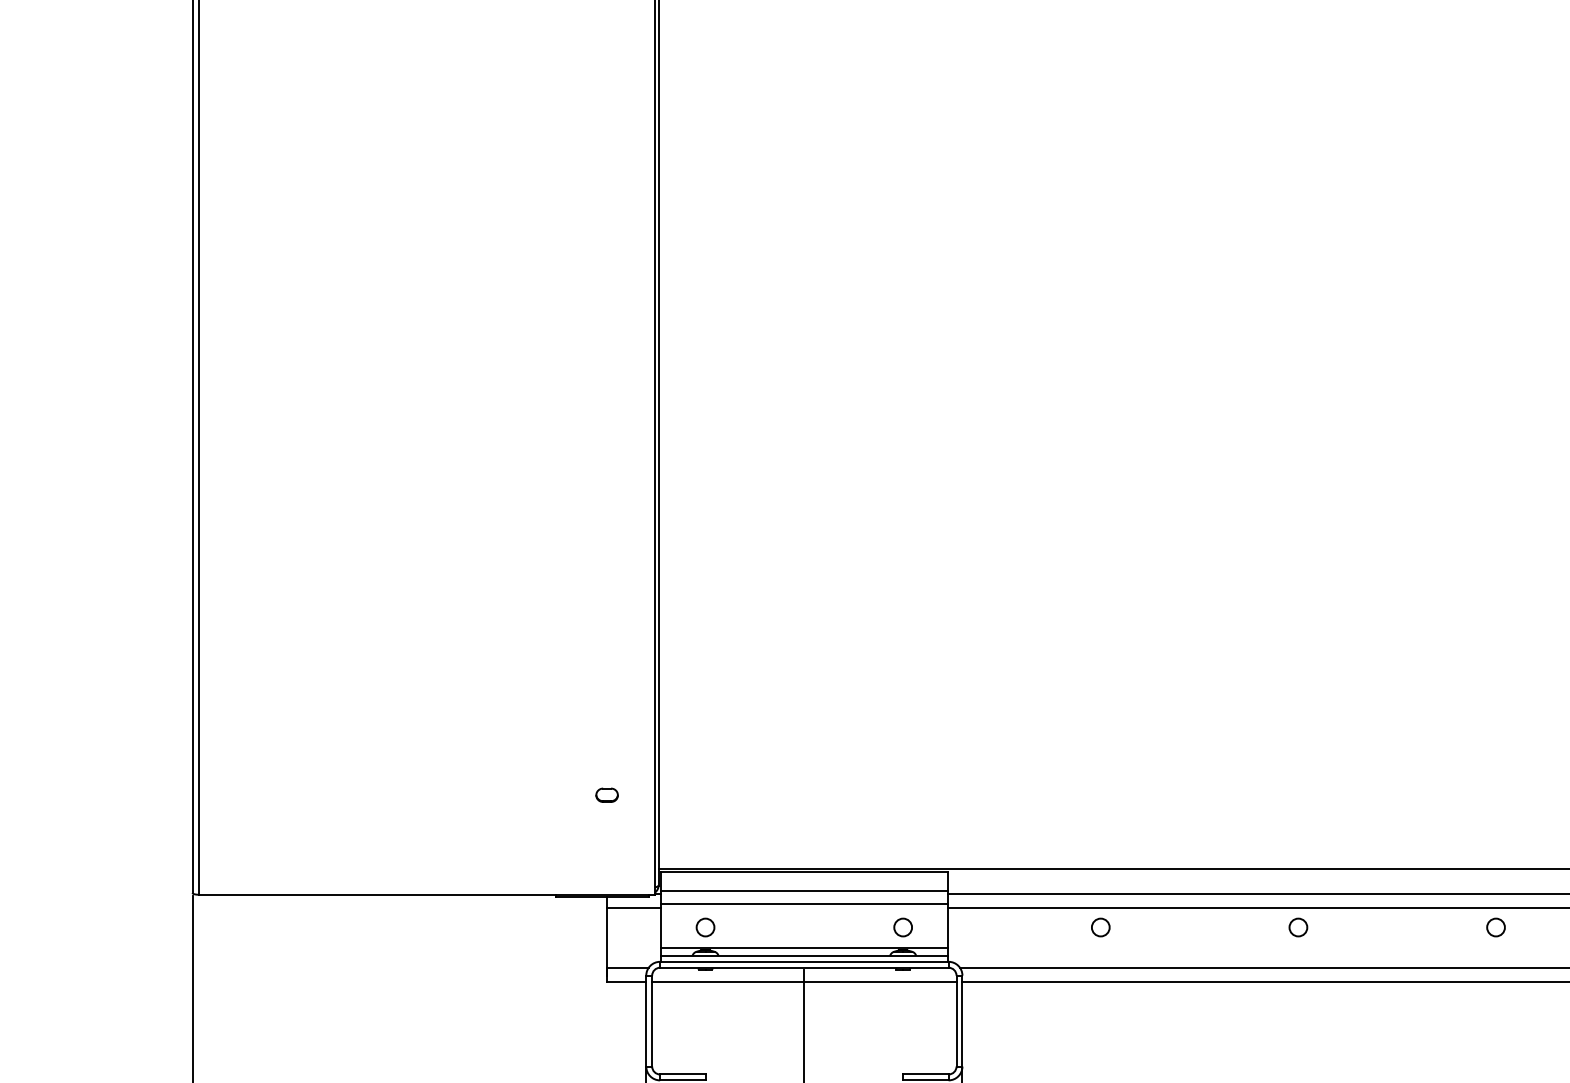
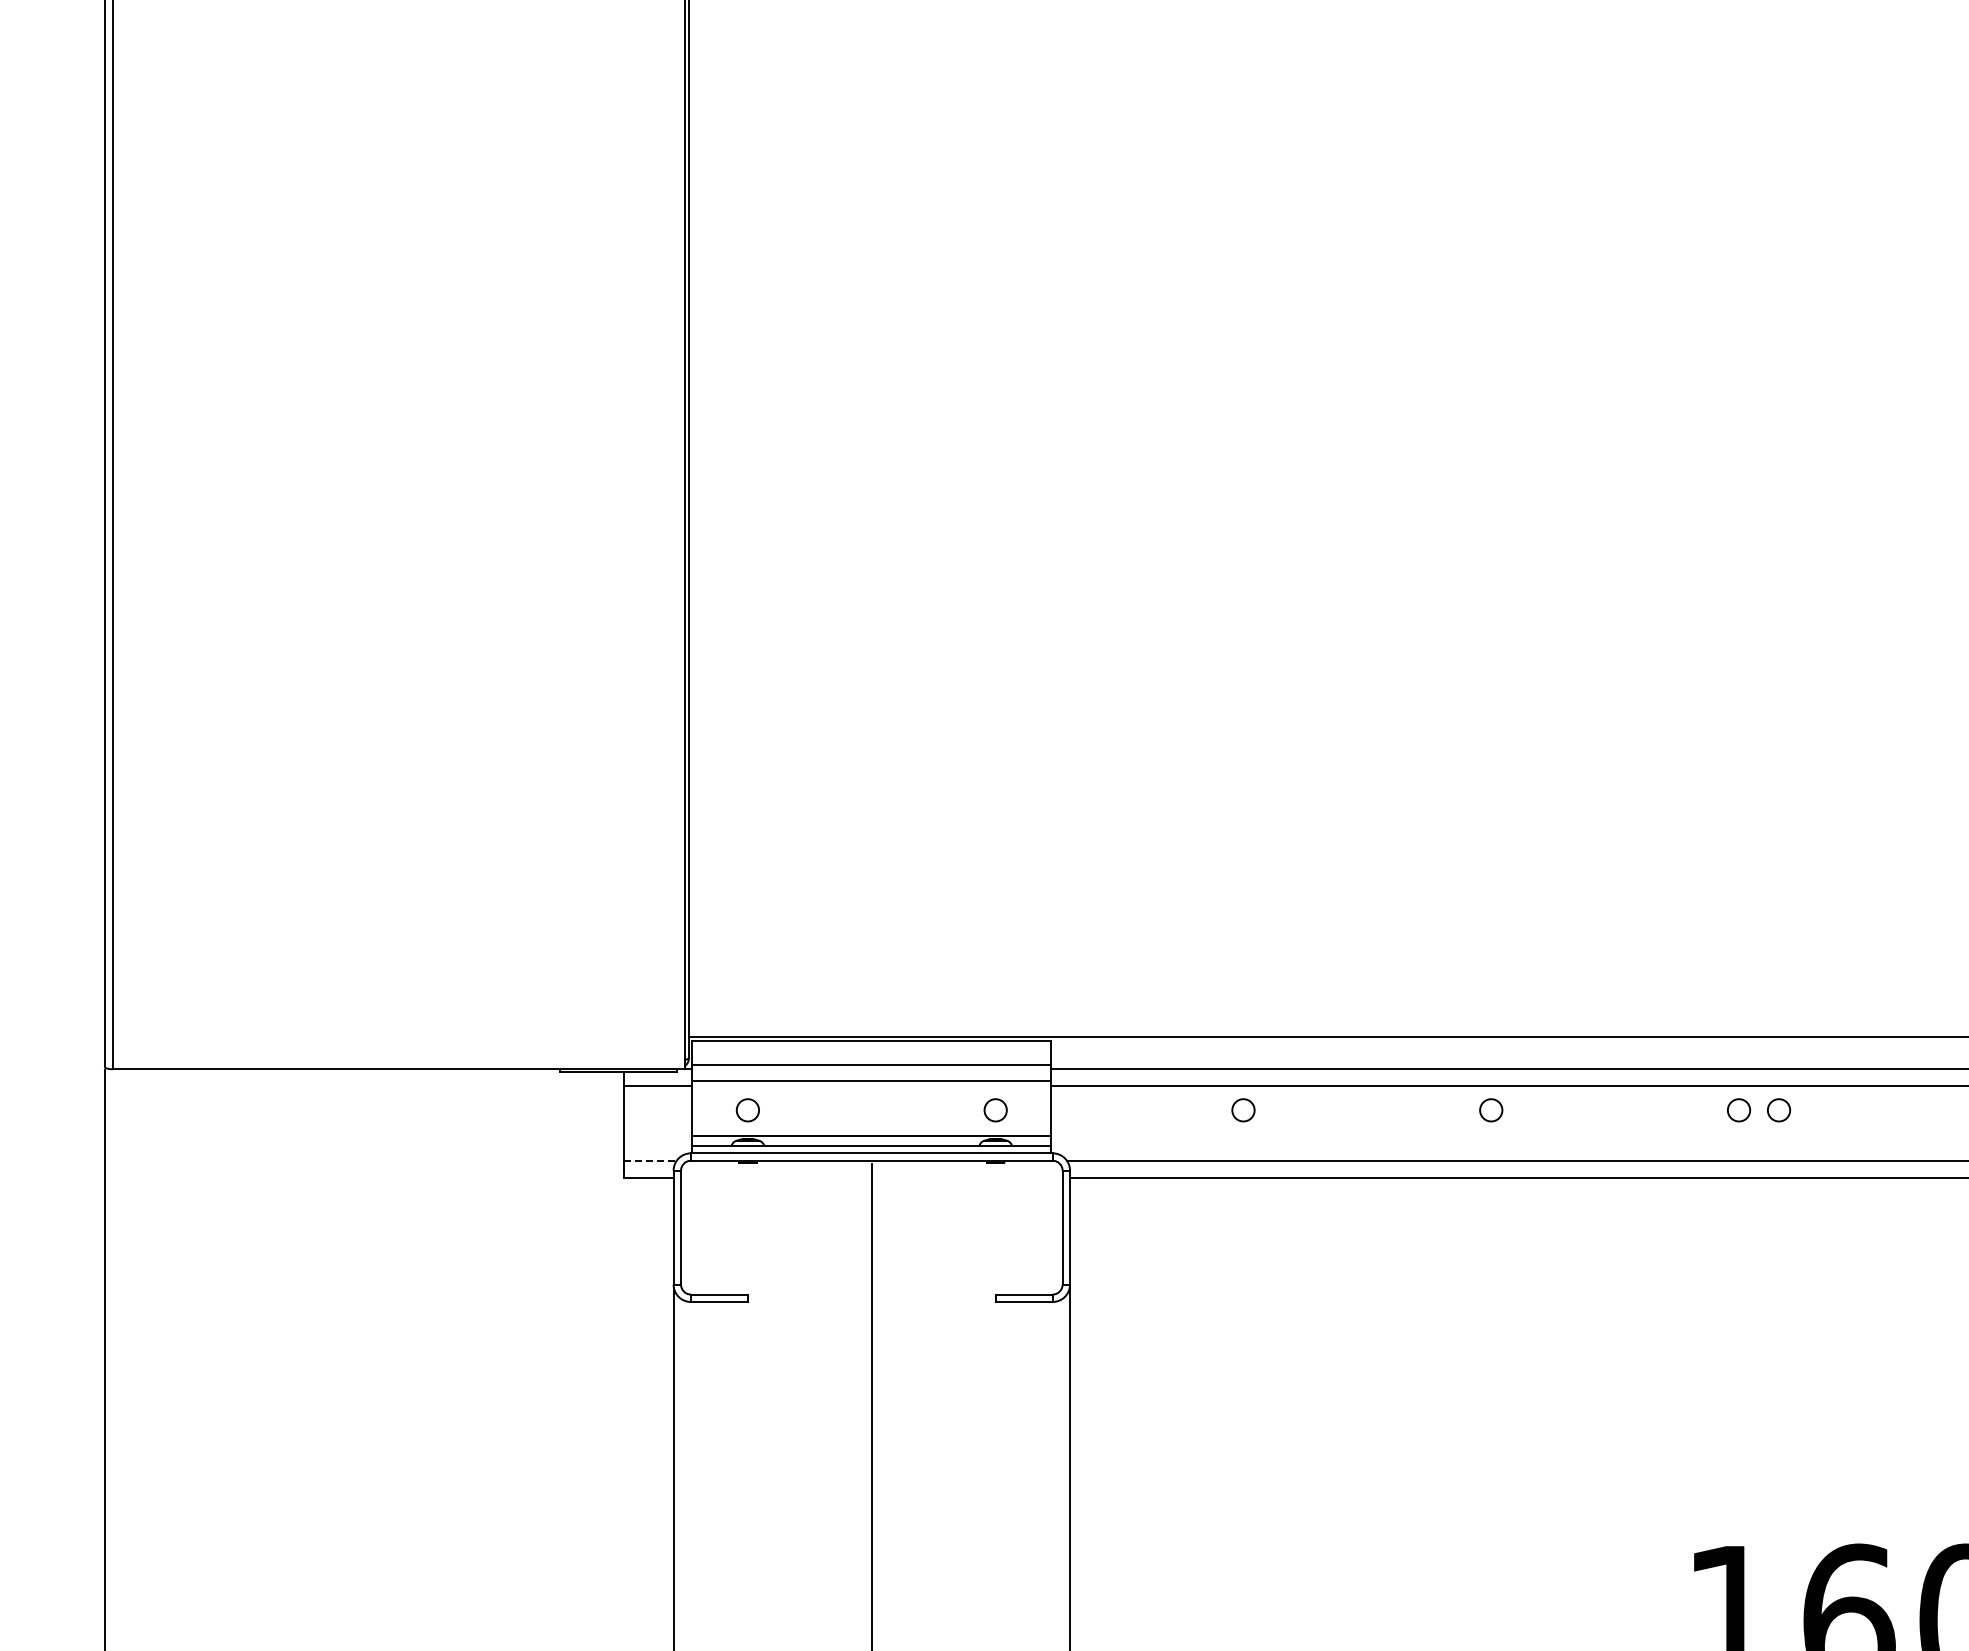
part: (607, 795) -> (624, 944), removed
circle: (1528, 927) -> (1779, 1110), added
line: (627, 967) -> (650, 1160), solid -> dashed
line: (804, 981) -> (871, 1178), removed

